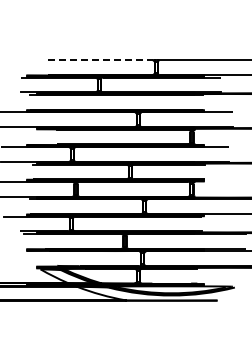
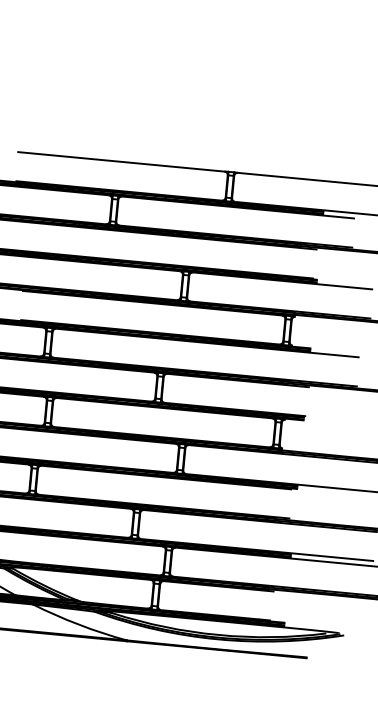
line: (100, 60) -> (121, 162), dashed -> solid

